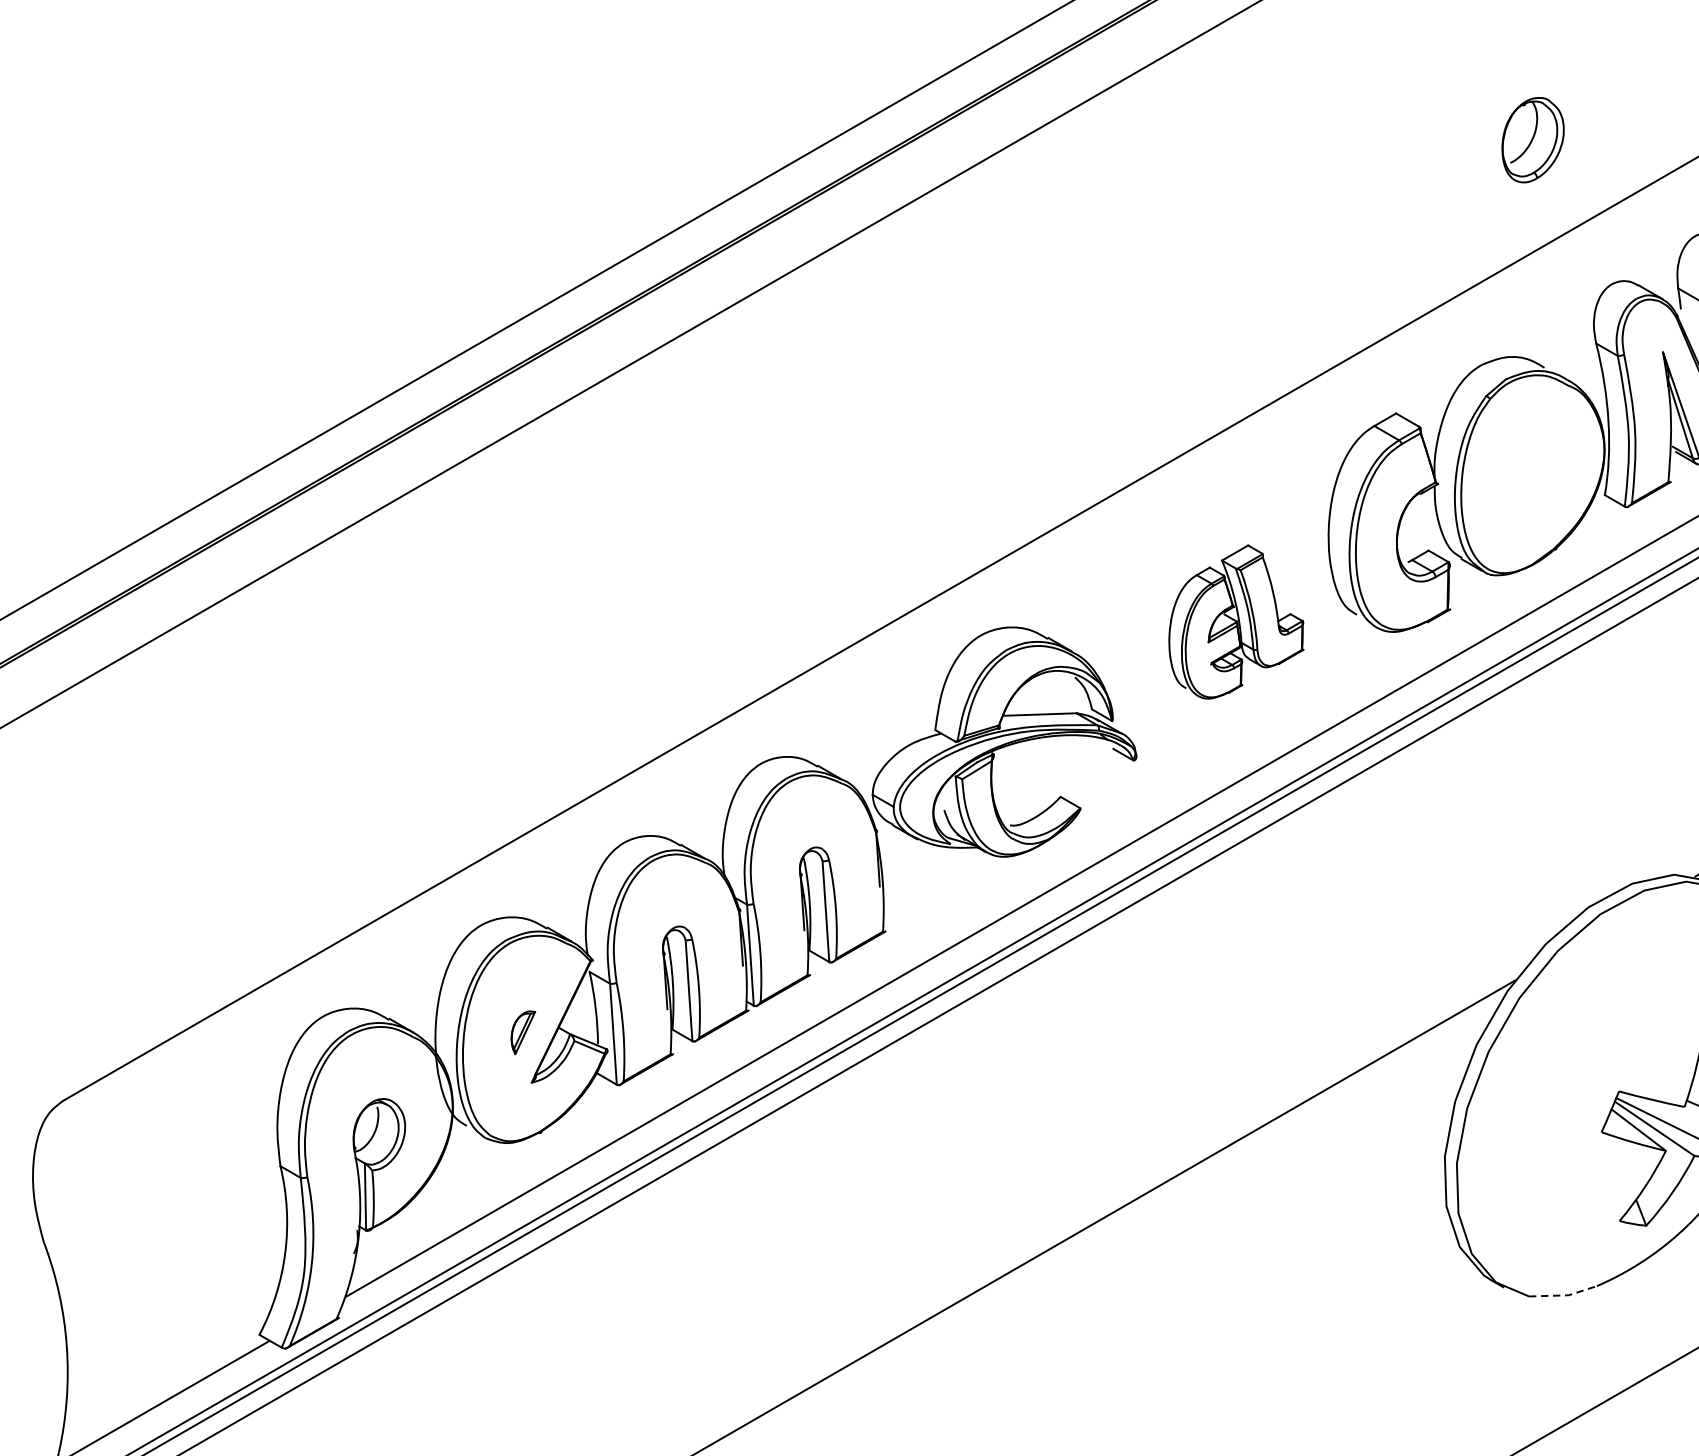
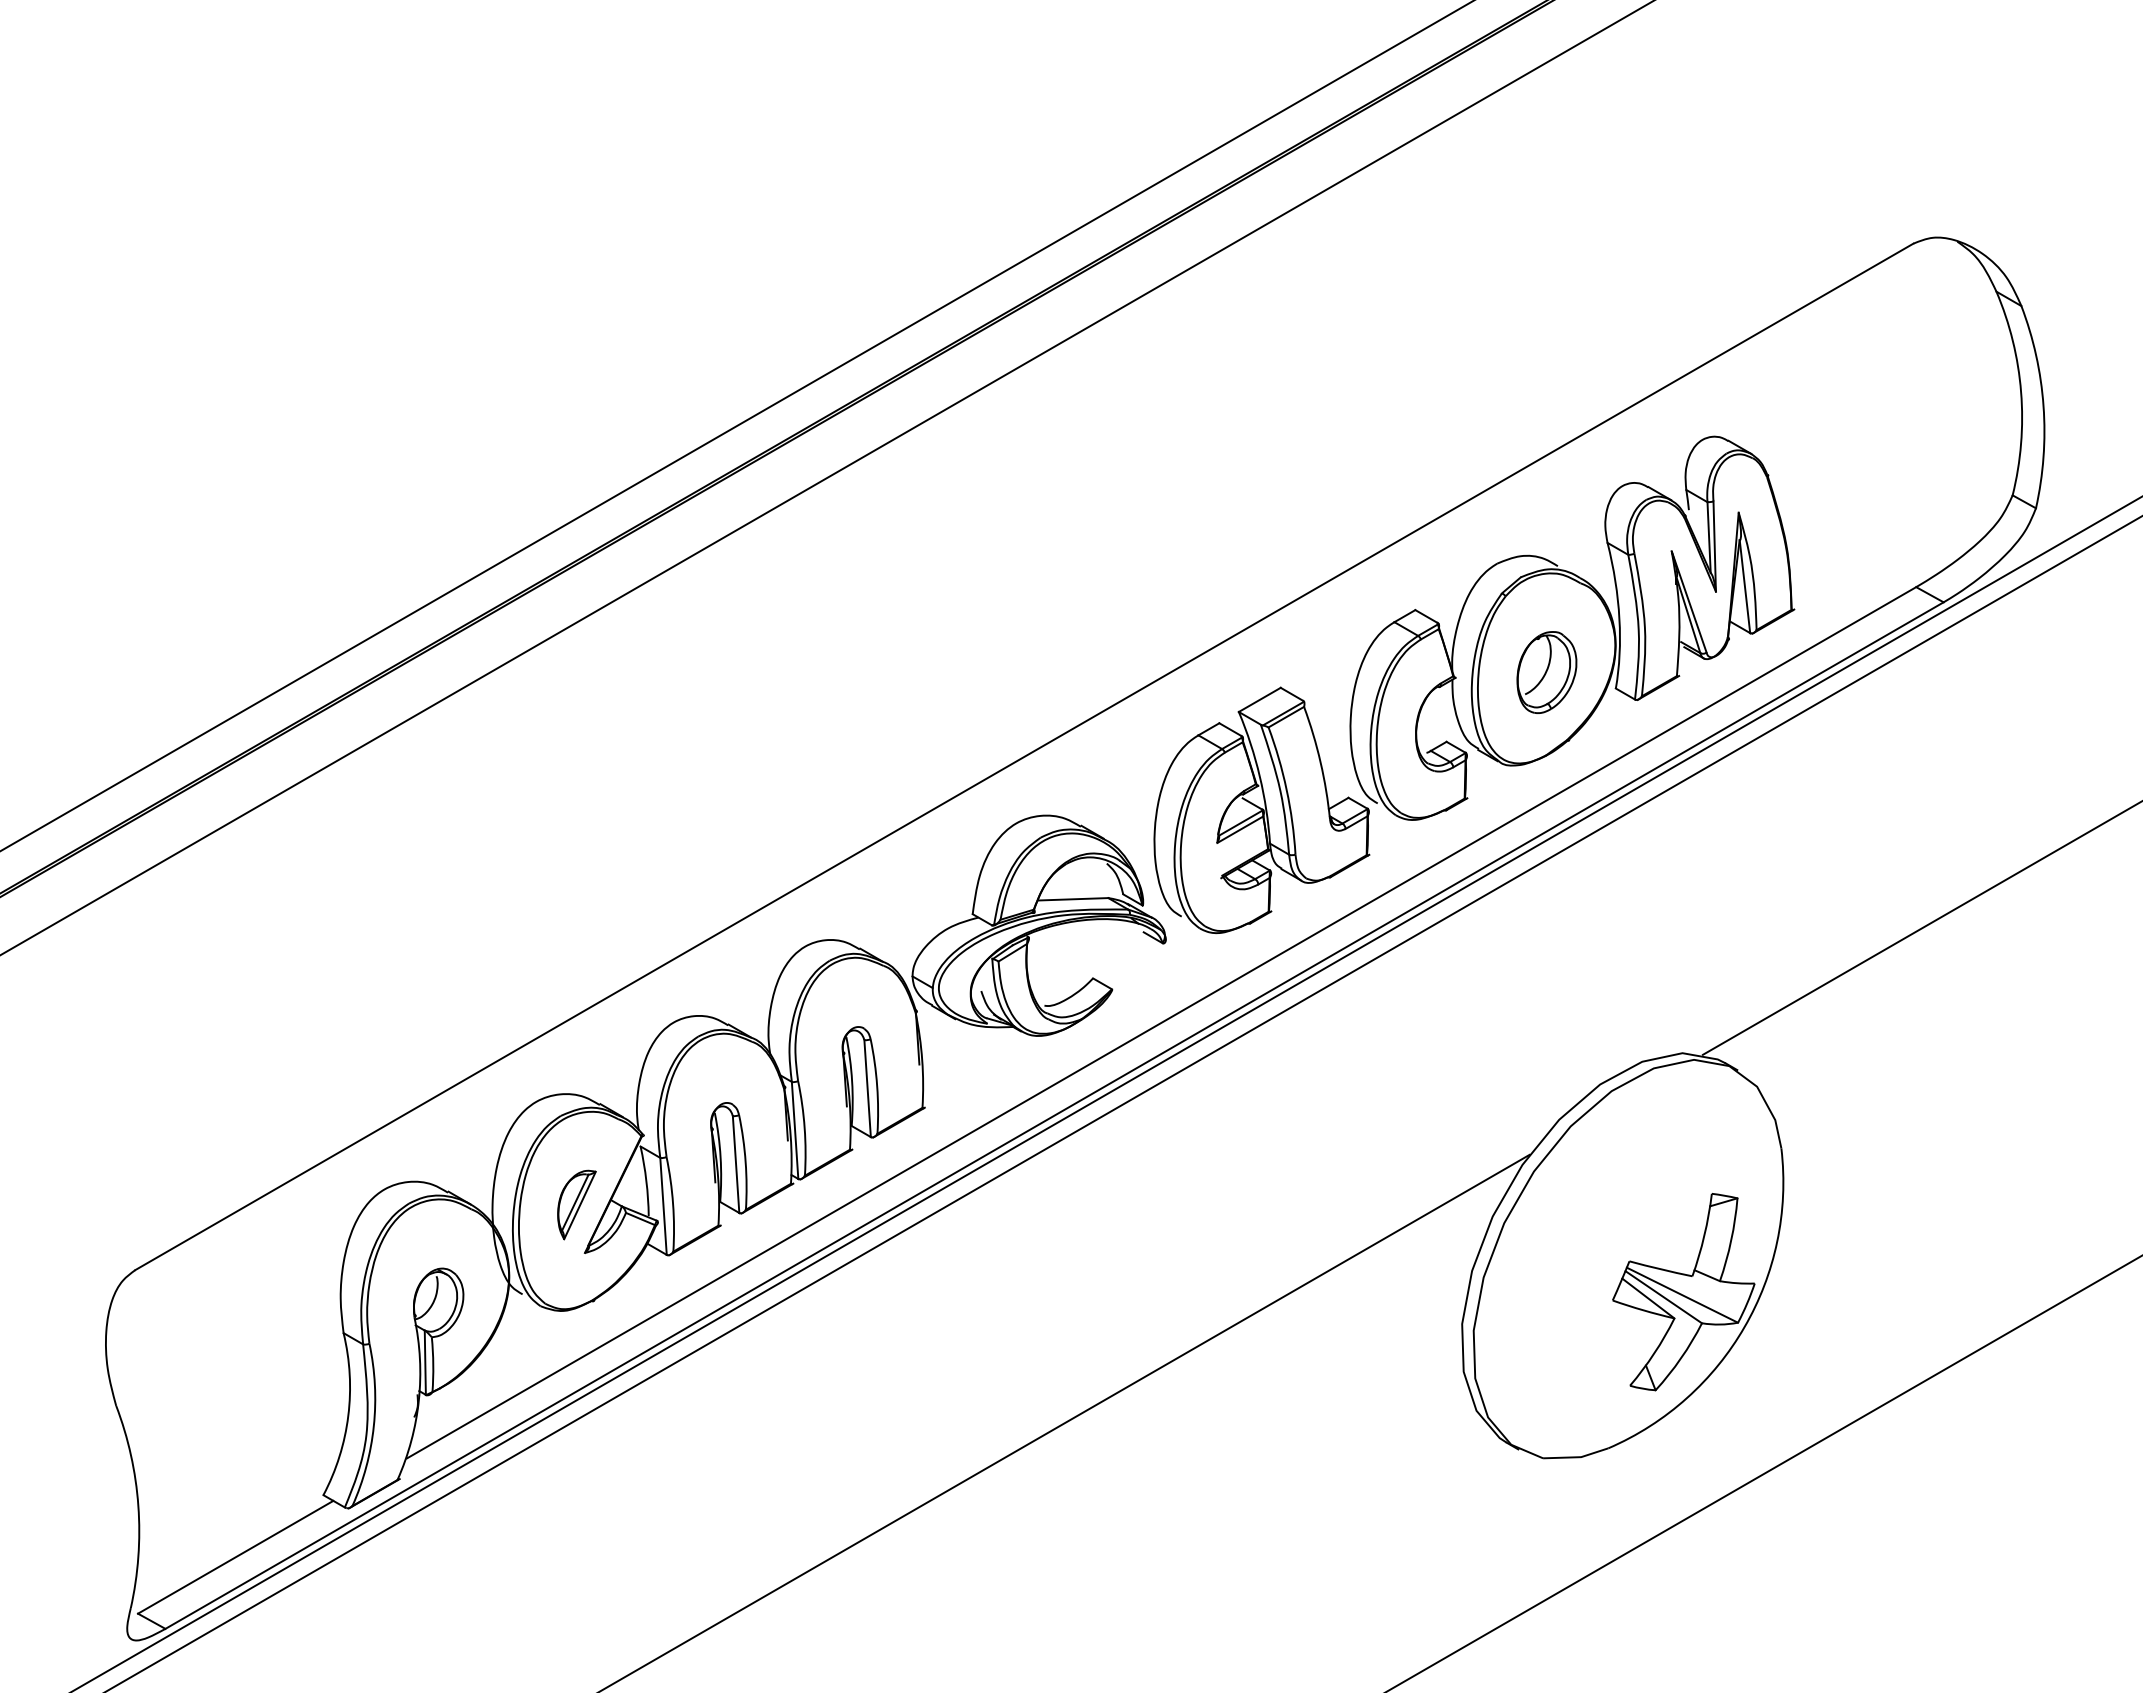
part: (1532, 140) -> (1546, 672), moved
part: (1235, 622) -> (1261, 810), size x1.67
part: (522, 1032) -> (576, 1204), size x1.67
line: (1564, 1295) -> (1577, 1457), dashed -> solid

